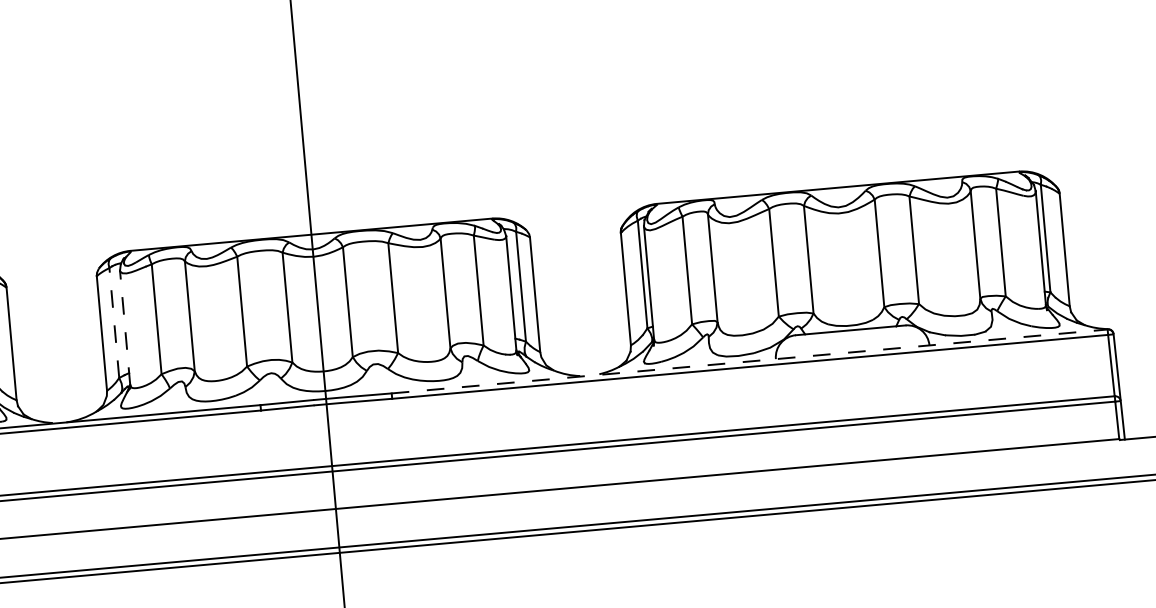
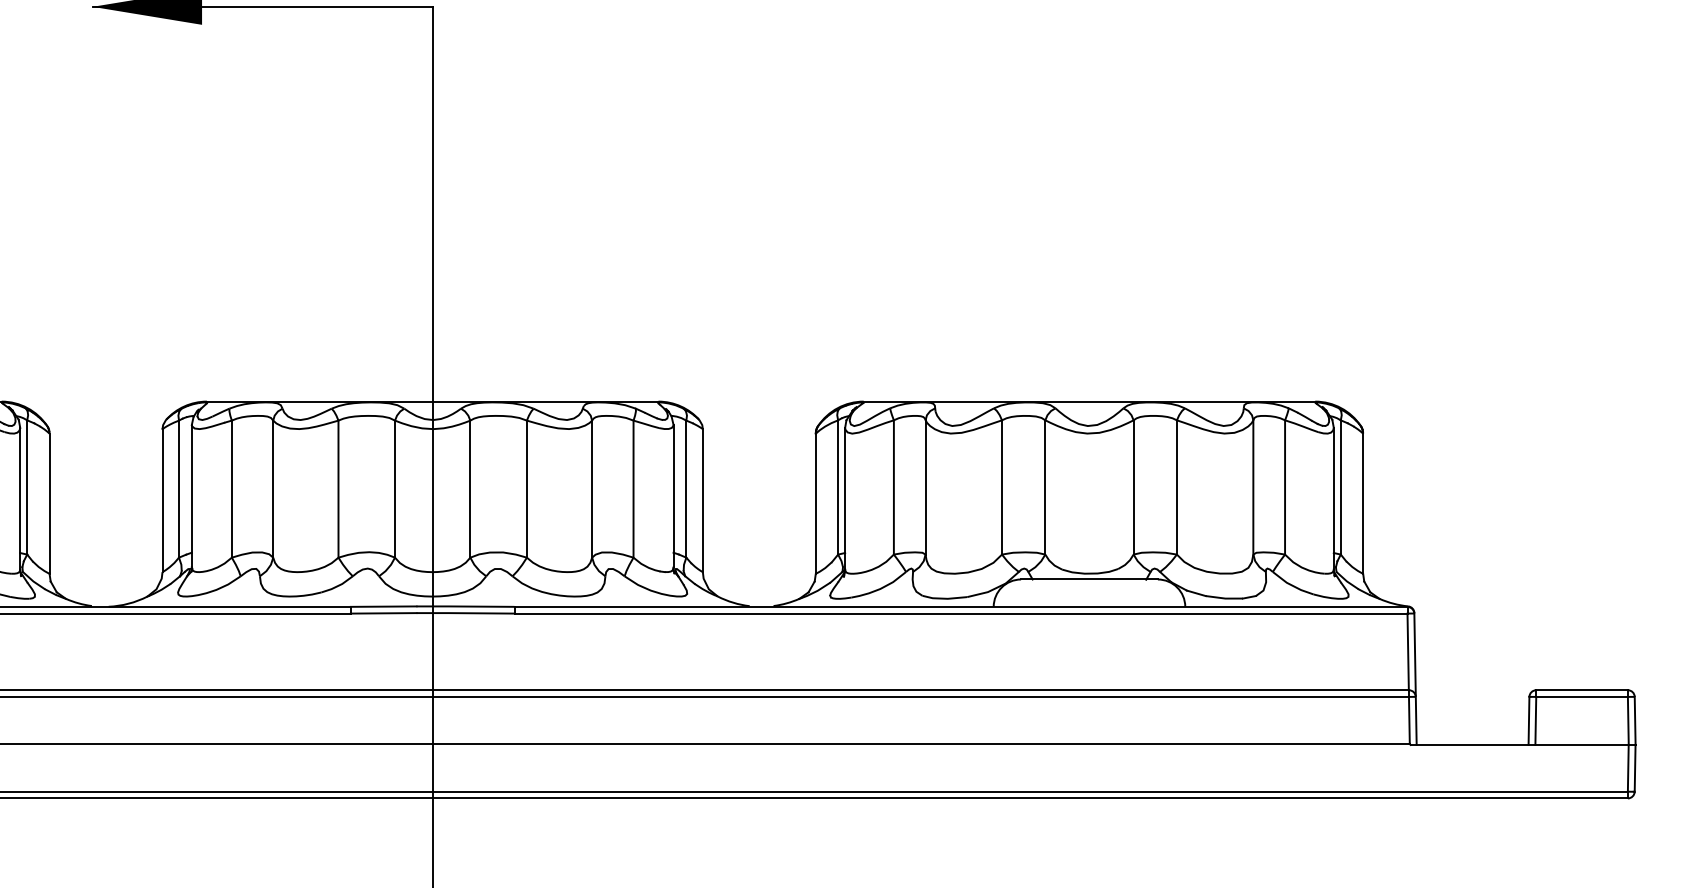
line: (114, 323) -> (179, 489), dashed -> solid
line: (124, 327) -> (191, 495), dashed -> solid
line: (750, 361) -> (961, 606), dashed -> solid

